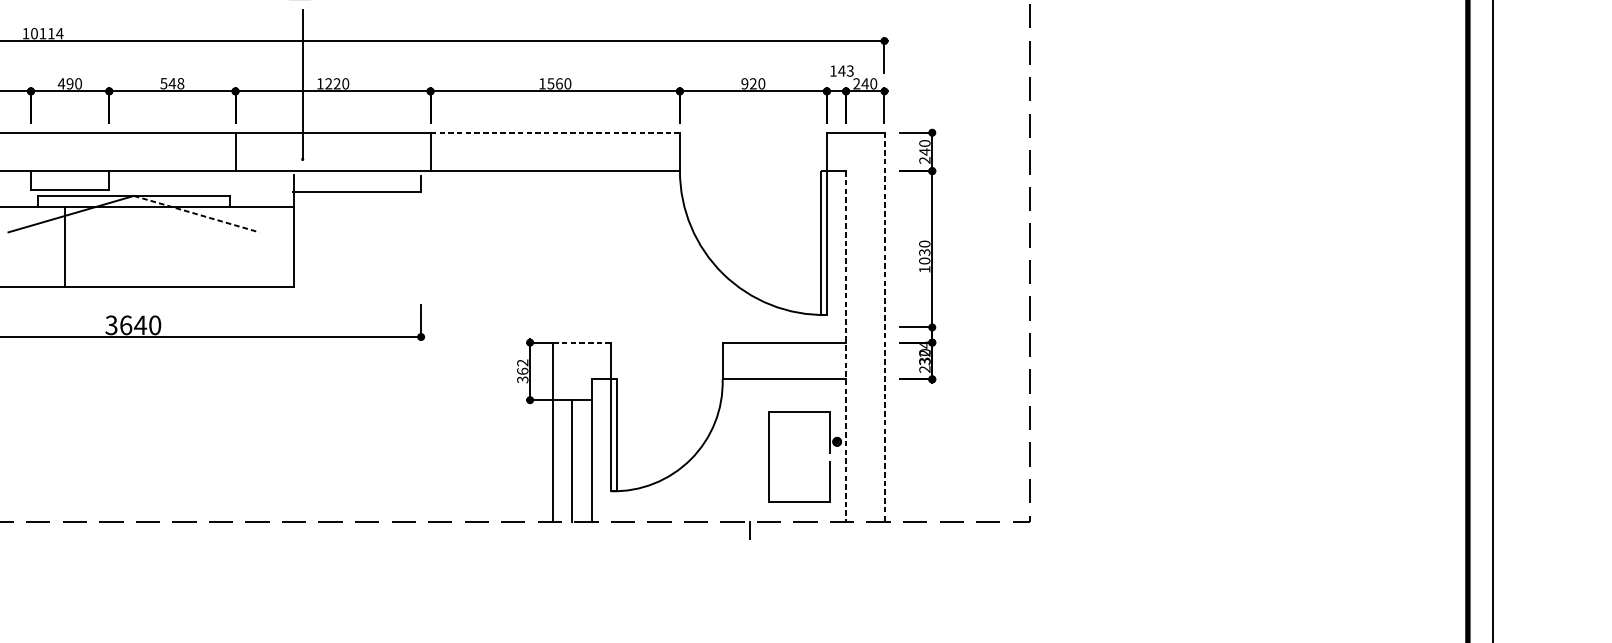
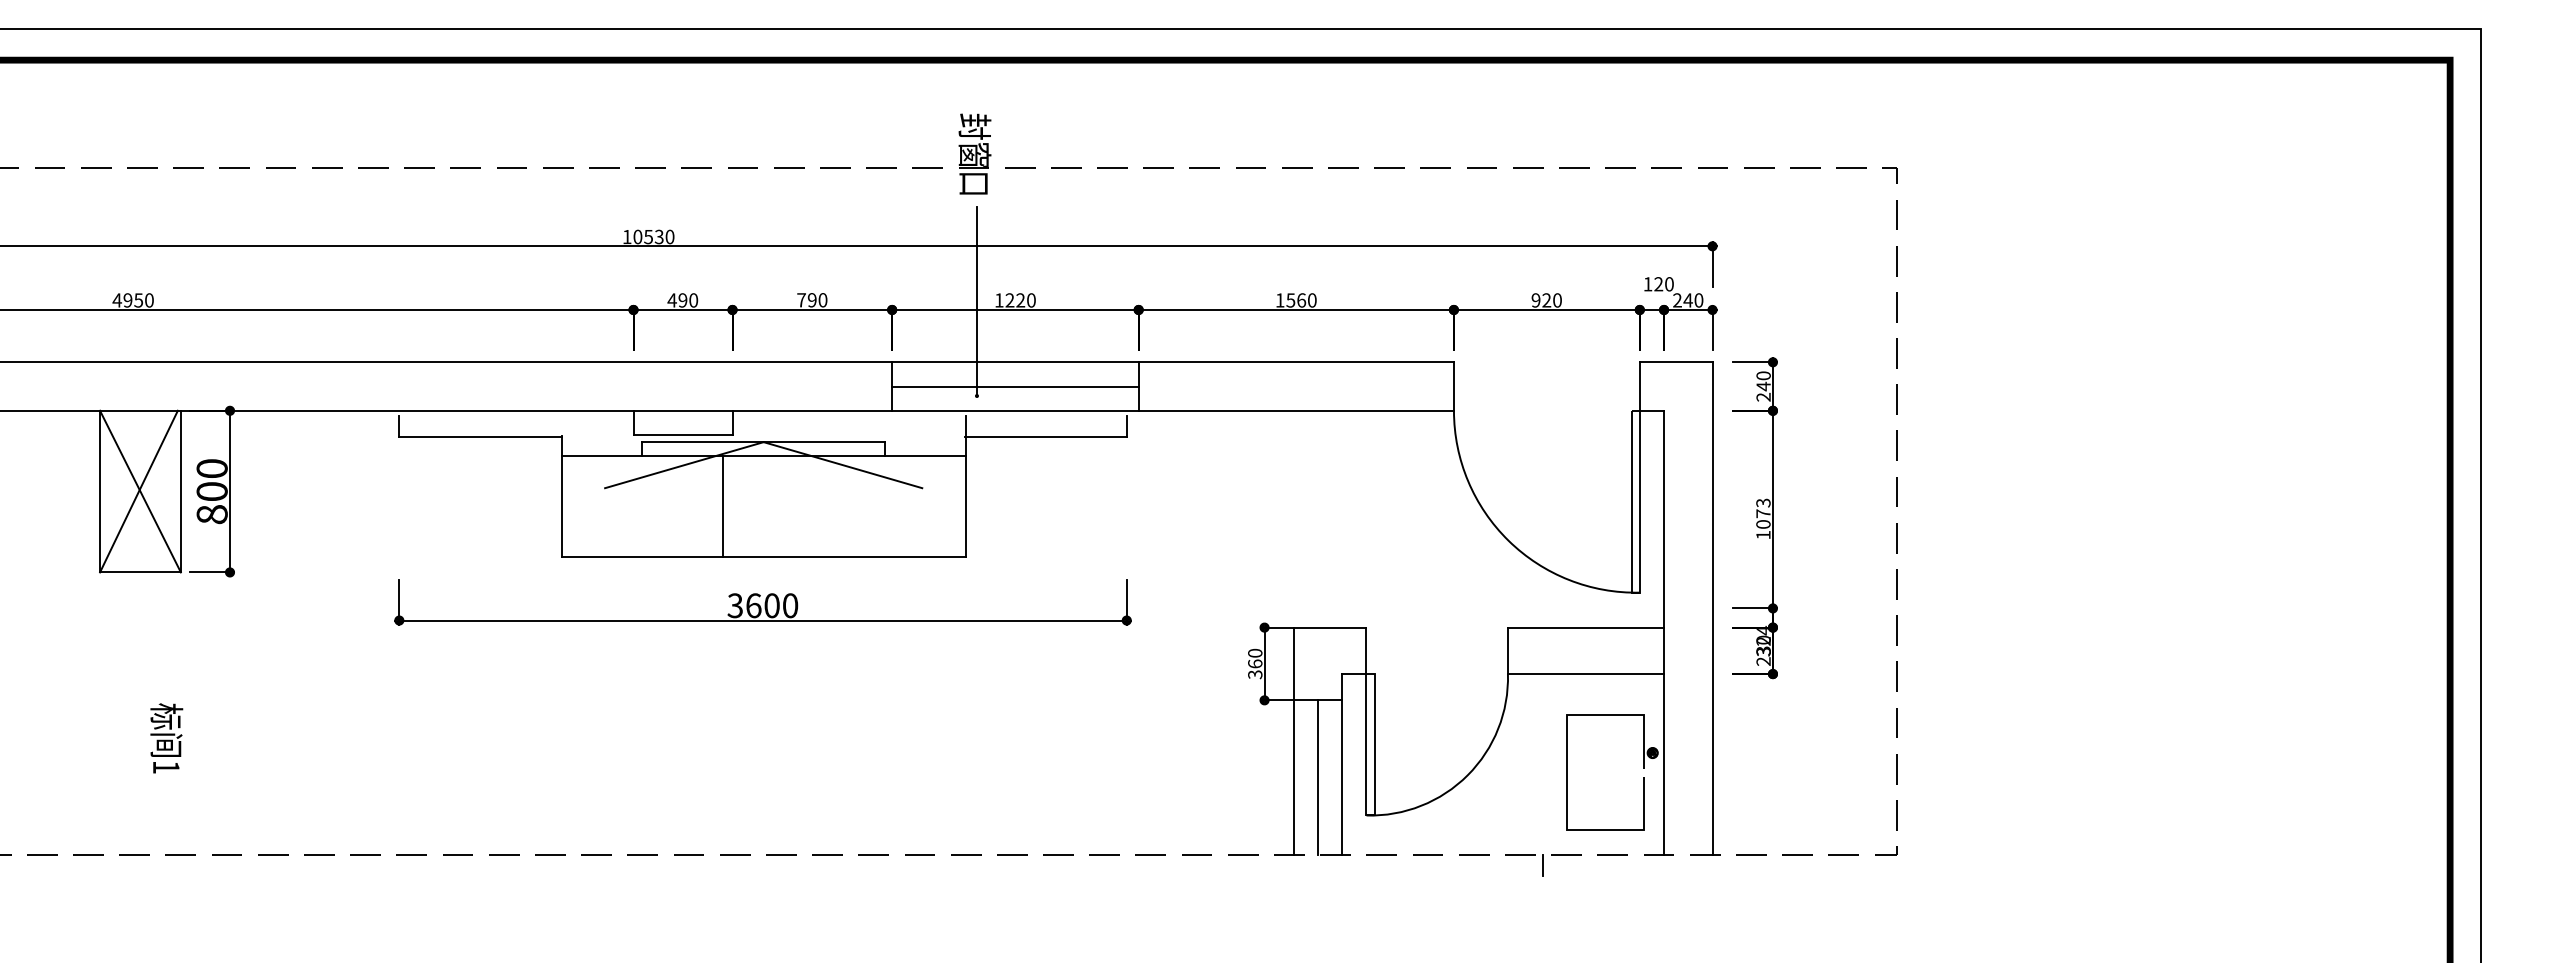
text: (51, 33) -> (659, 236), 10114 -> 10530
text: (845, 71) -> (1663, 284), 143 -> 120
text: (172, 83) -> (812, 300), 548 -> 790
line: (555, 132) -> (1296, 362), dashed -> solid
line: (333, 151) -> (1015, 386), added
line: (196, 214) -> (842, 465), dashed -> solid
line: (64, 246) -> (723, 506), moved
text: (924, 248) -> (1763, 508), 1030 -> 1073
text: (140, 325) -> (771, 605), 3640 -> 3600
line: (884, 328) -> (1712, 609), dashed -> solid
line: (582, 342) -> (1330, 627), dashed -> solid
line: (846, 346) -> (1664, 632), dashed -> solid
text: (522, 362) -> (1255, 652), 362 -> 360

